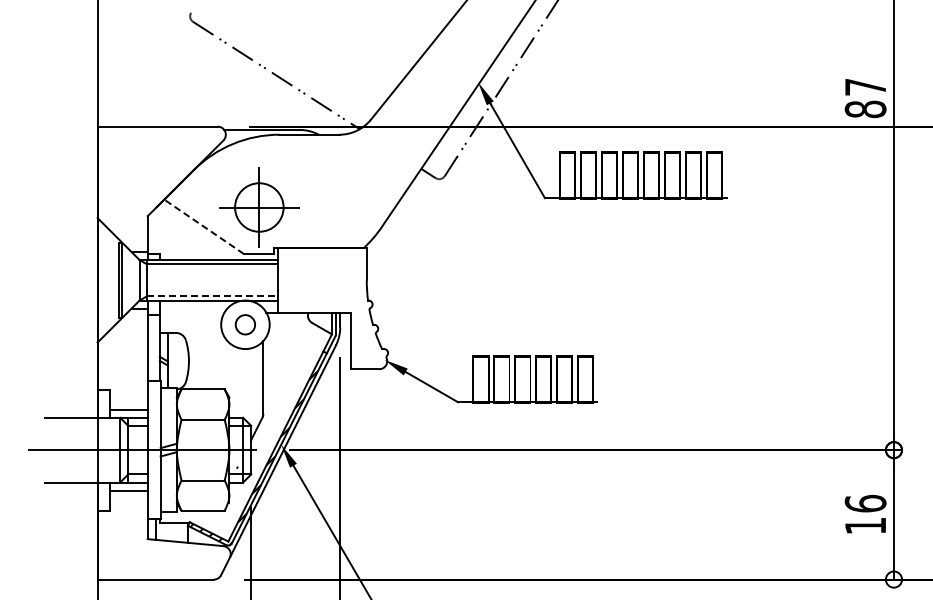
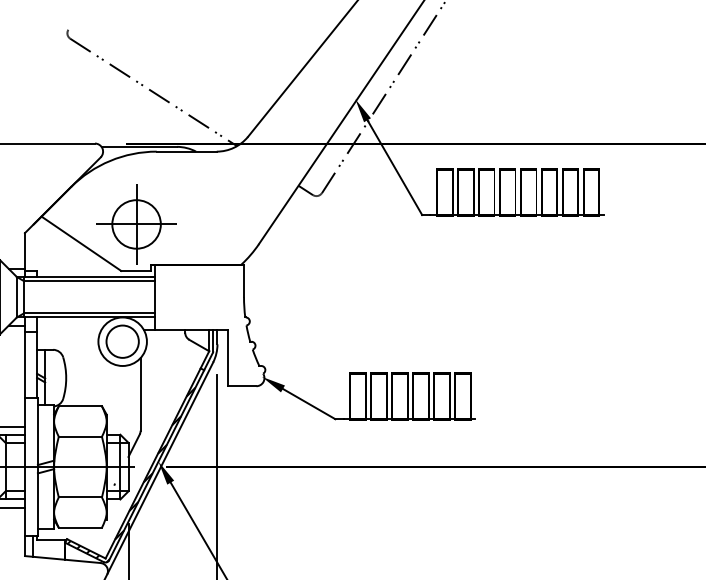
line: (203, 226) -> (80, 243), dashed -> solid
line: (212, 296) -> (89, 313), dashed -> solid
circle: (245, 324) -> (122, 341), size x1.67

